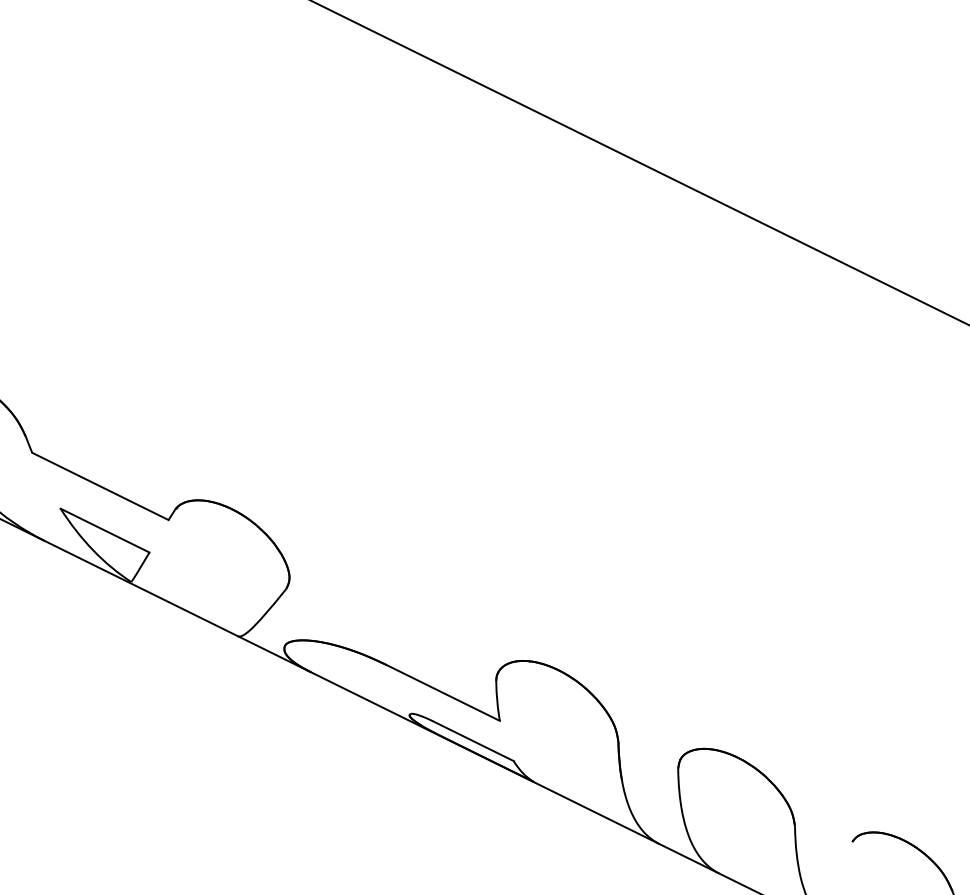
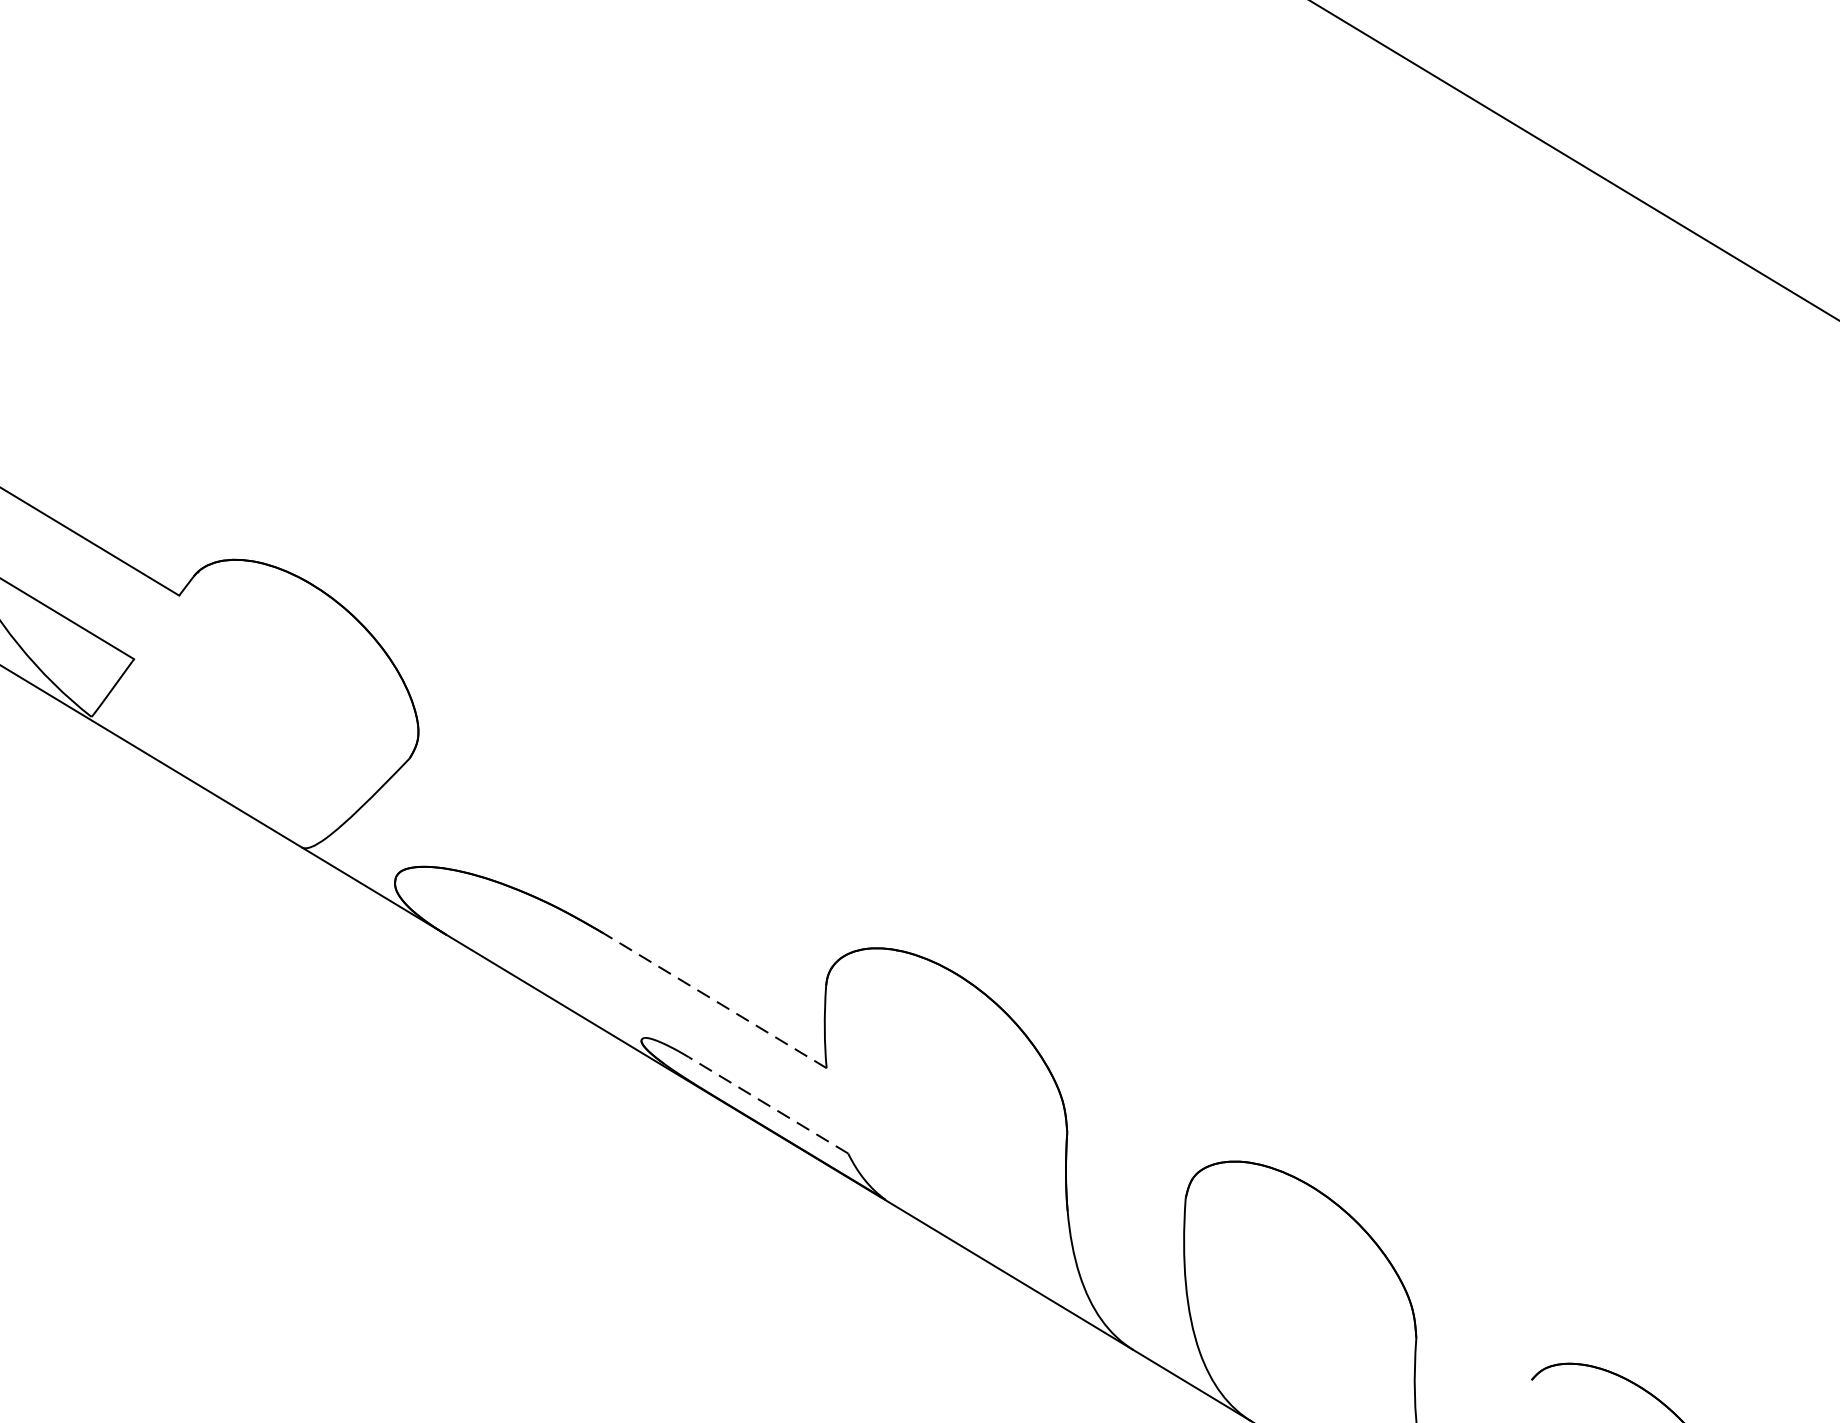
line: (442, 692) -> (713, 999), solid -> dashed
line: (472, 740) -> (766, 1103), solid -> dashed

